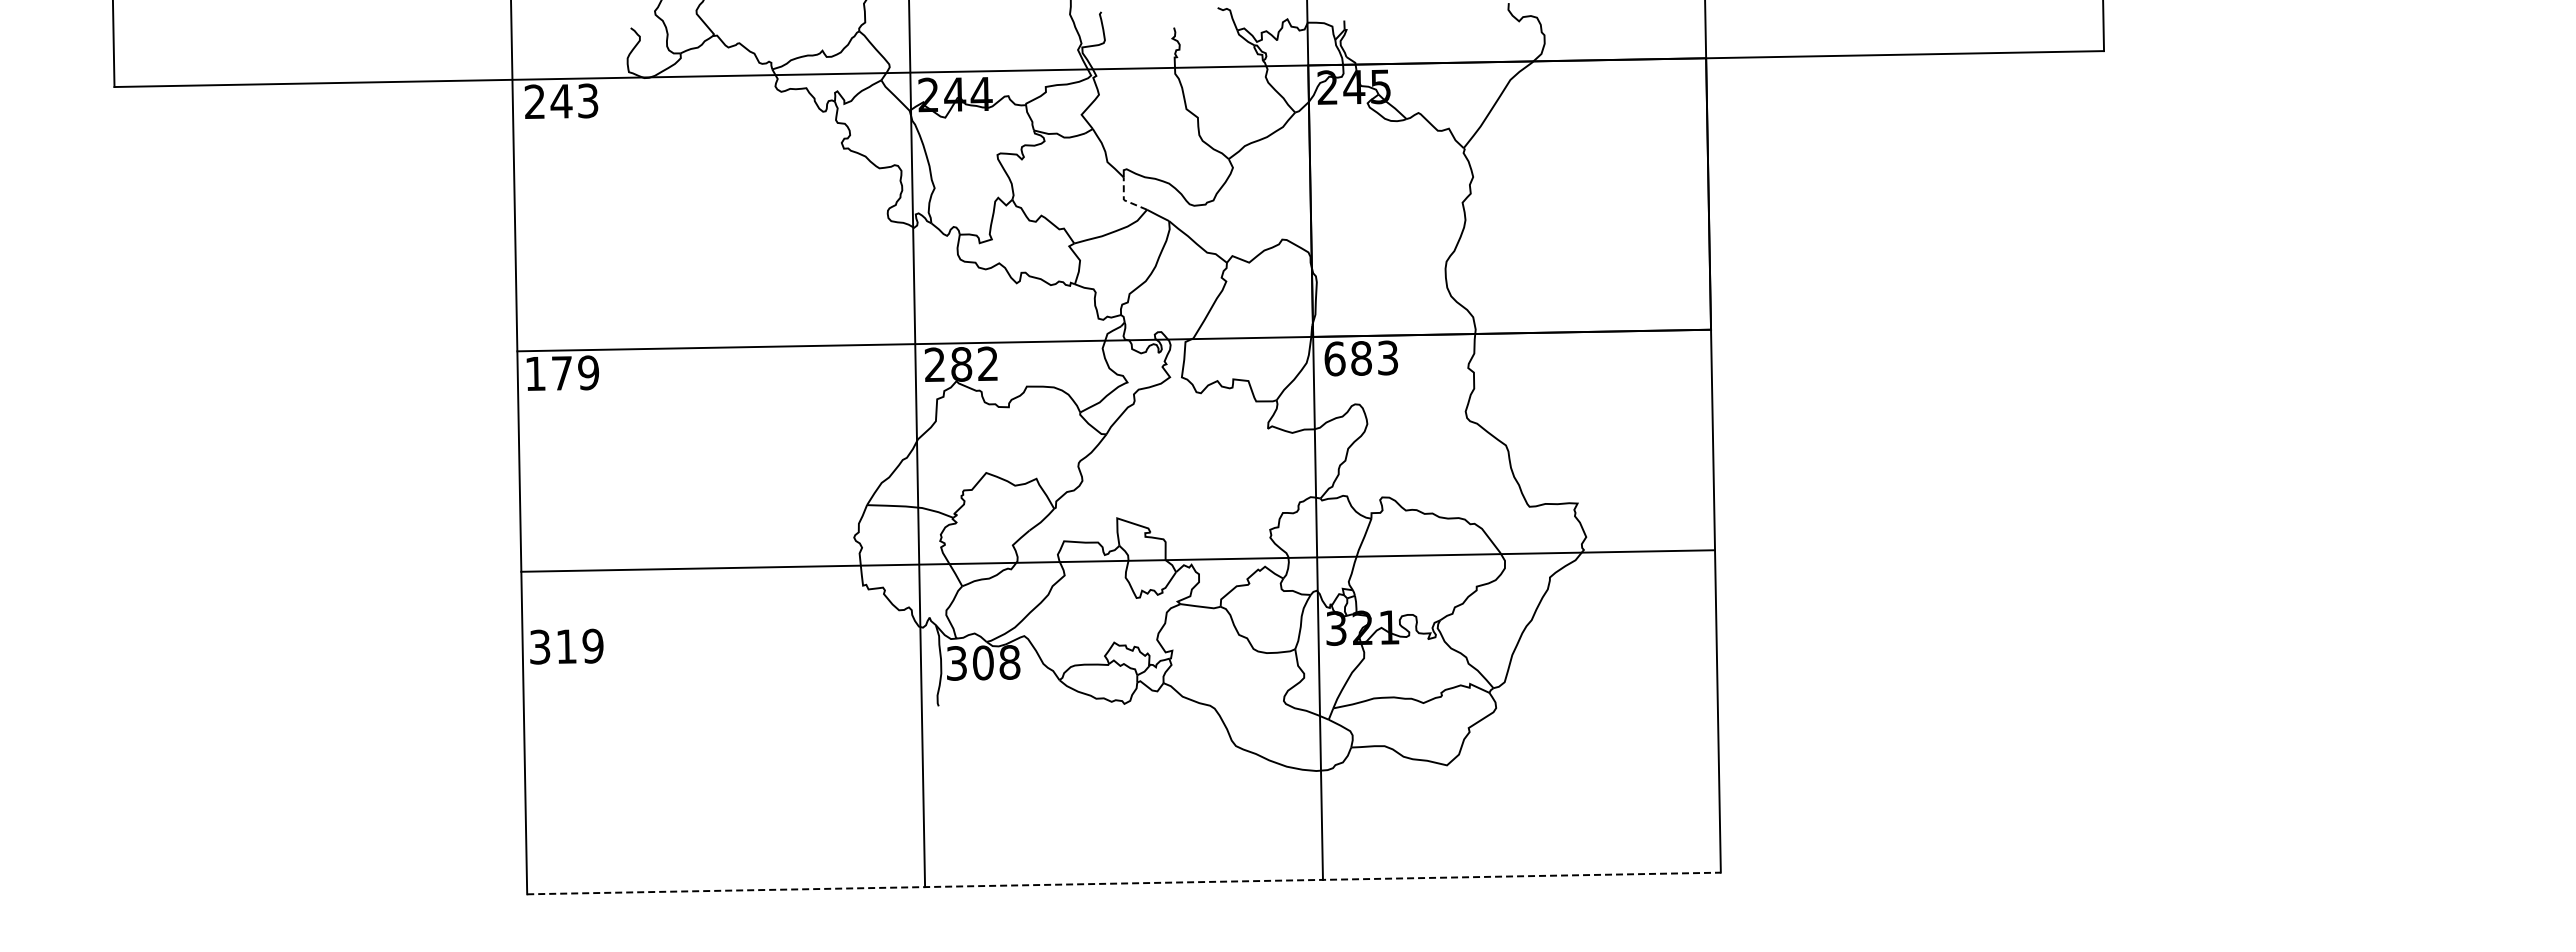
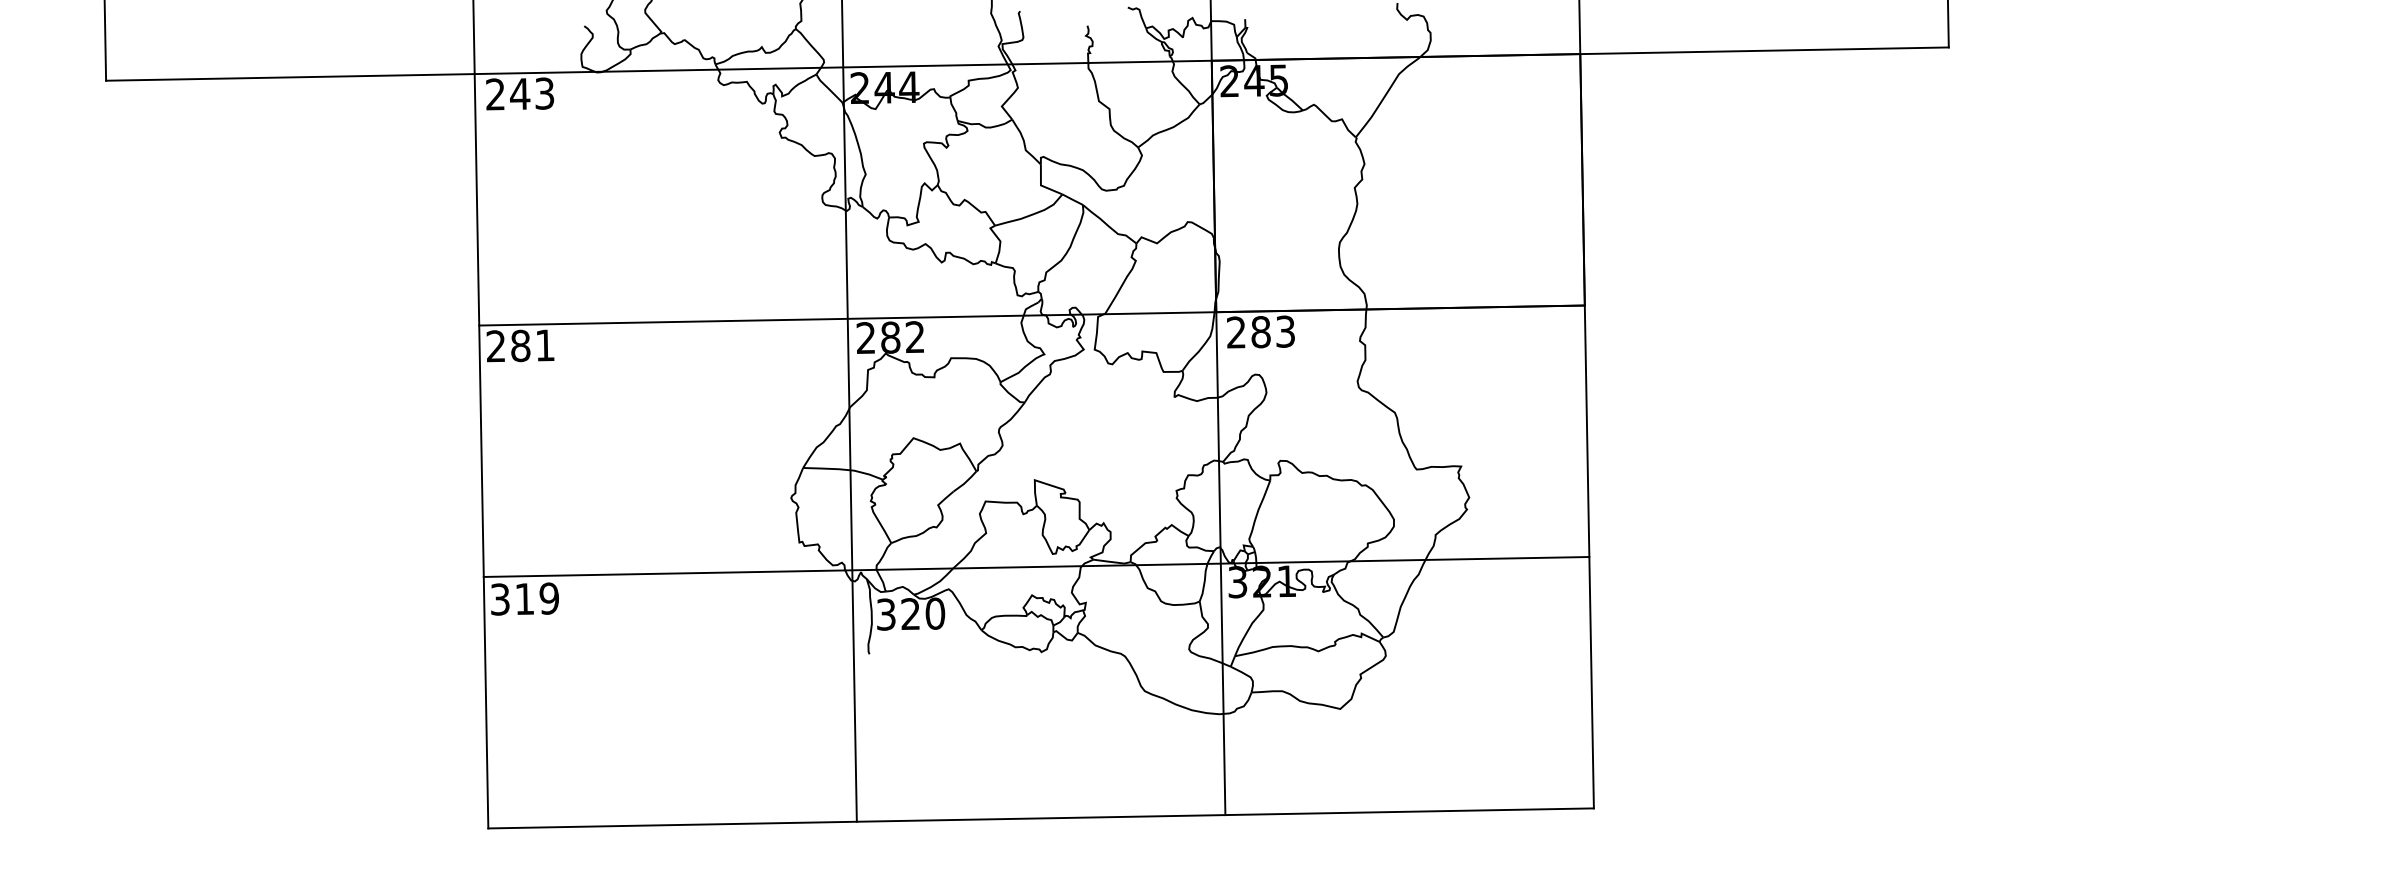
line: (1124, 200) -> (1041, 185), dashed -> solid
text: (1334, 358) -> (1236, 332), 683 -> 283
text: (561, 372) -> (520, 345), 179 -> 281
line: (1117, 560) -> (1036, 566), moved
text: (996, 662) -> (923, 613), 308 -> 320
line: (1124, 883) -> (1041, 818), dashed -> solid

